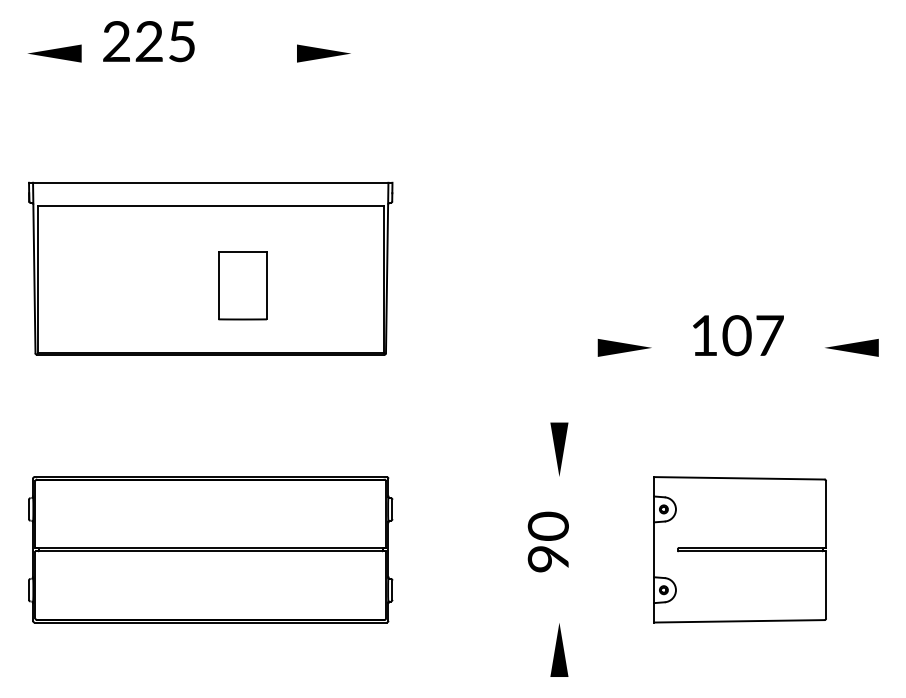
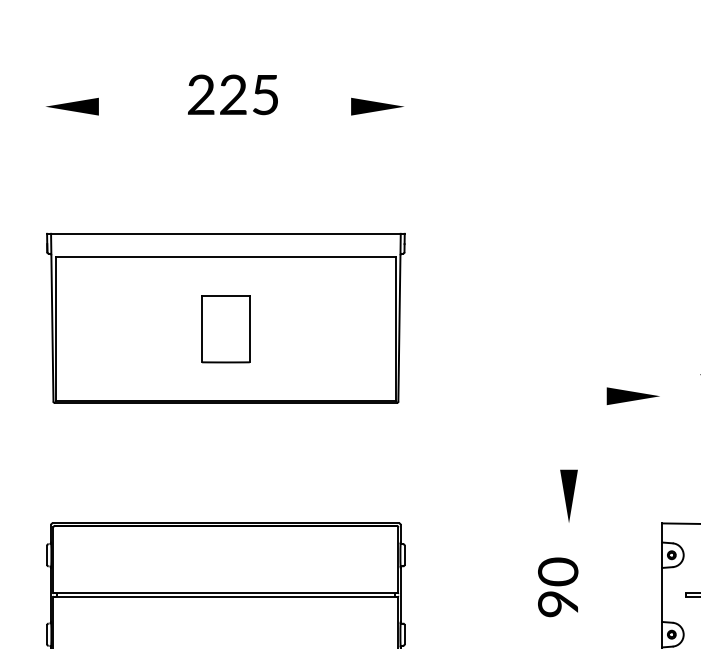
text: (148, 41) -> (232, 94), moved
part: (323, 53) -> (377, 106), moved
part: (242, 285) -> (225, 328), moved

